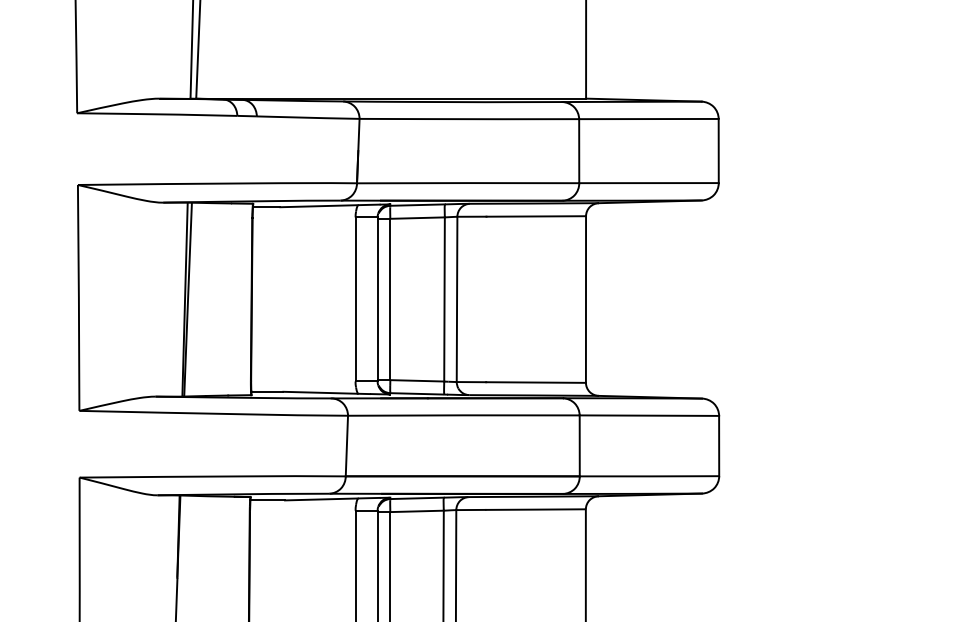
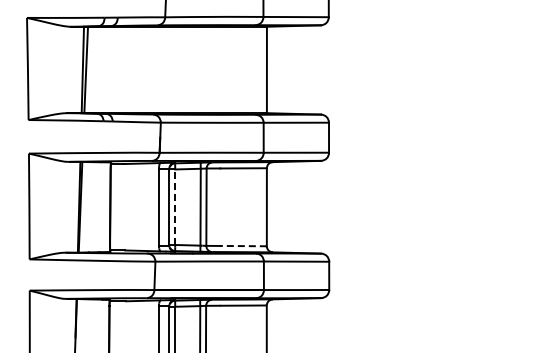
line: (390, 300) -> (175, 207), solid -> dashed
line: (533, 383) -> (242, 246), solid -> dashed

